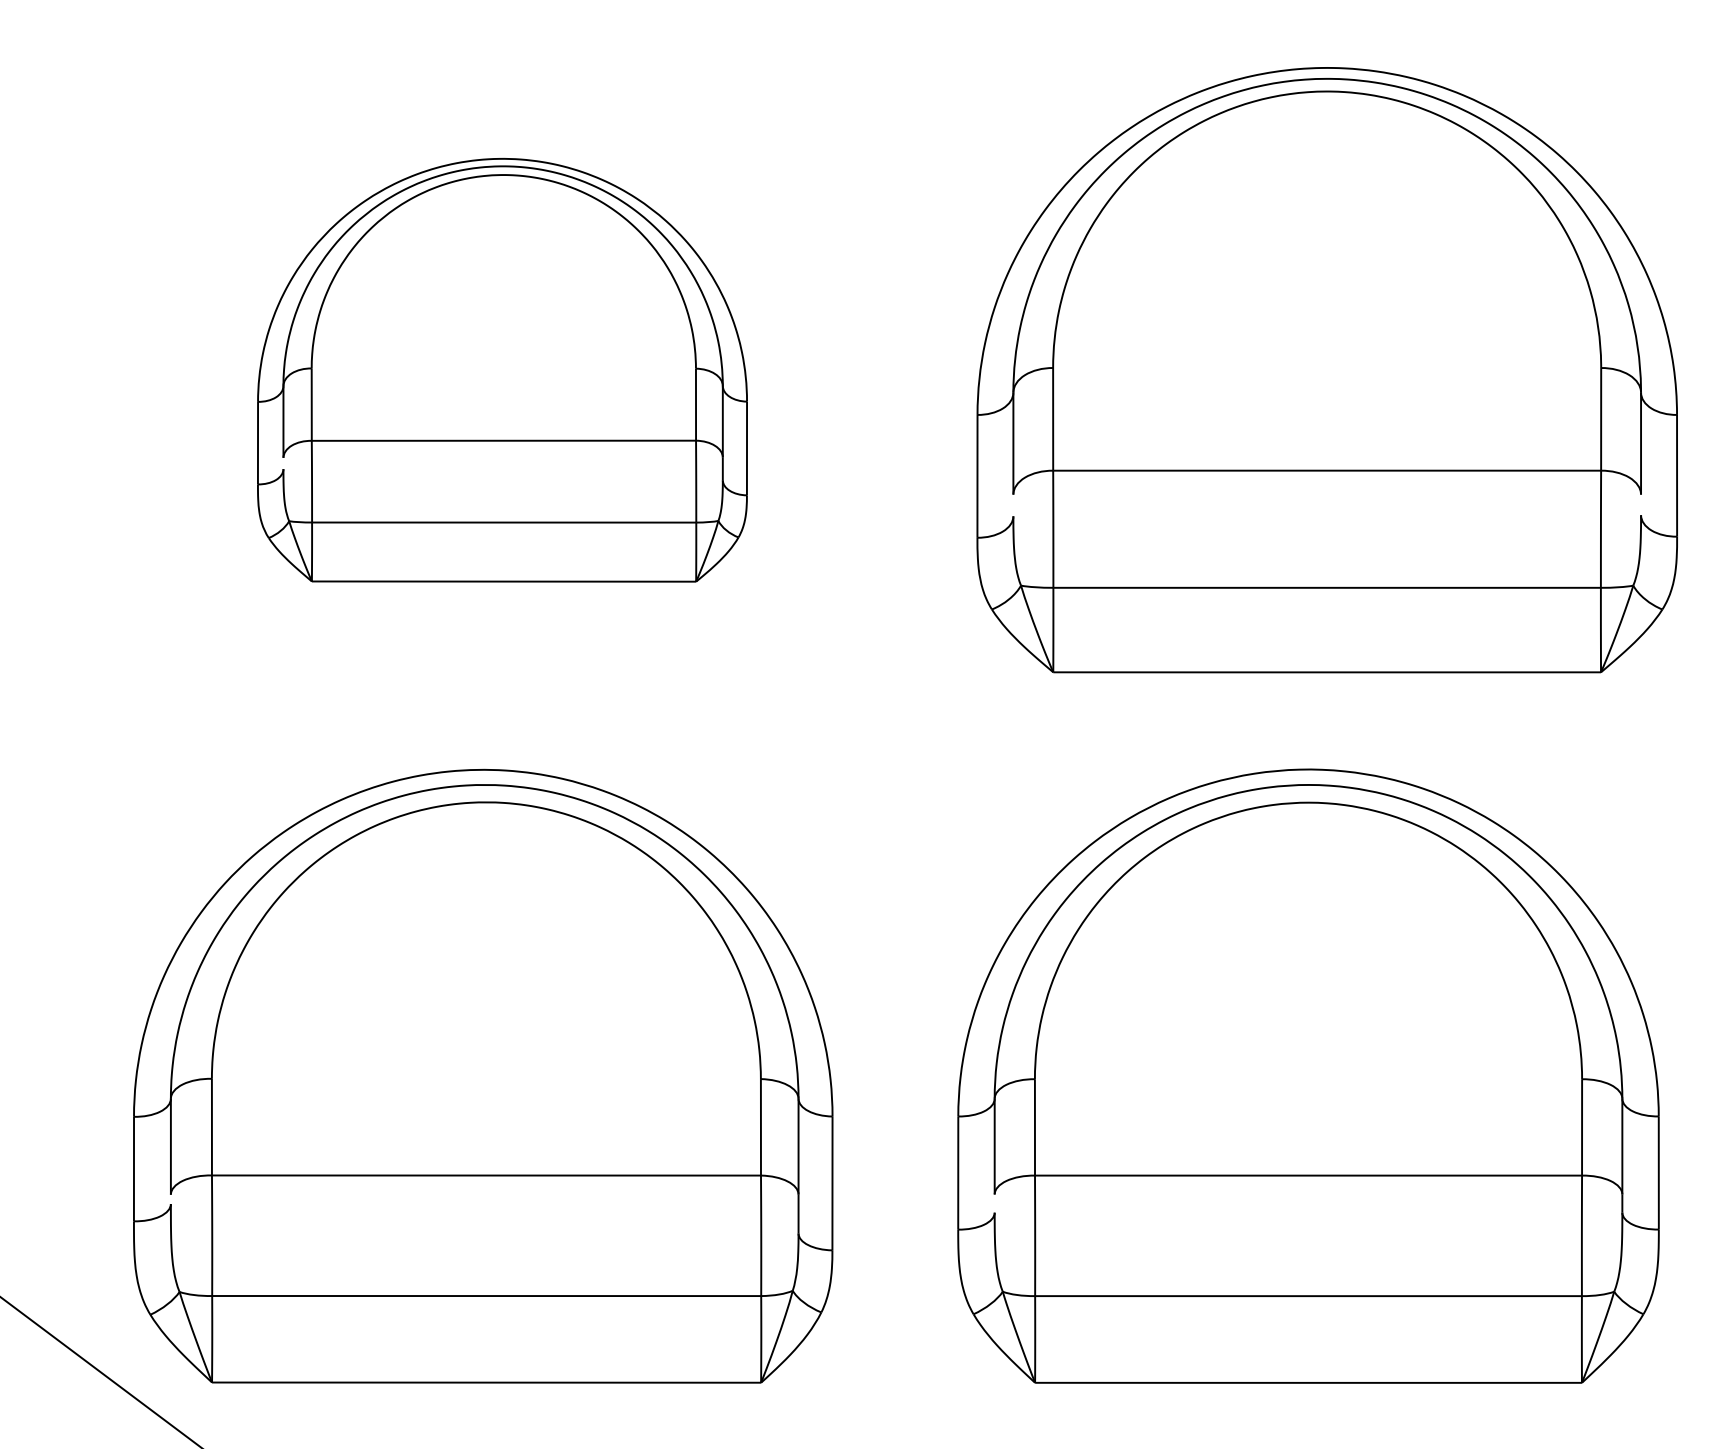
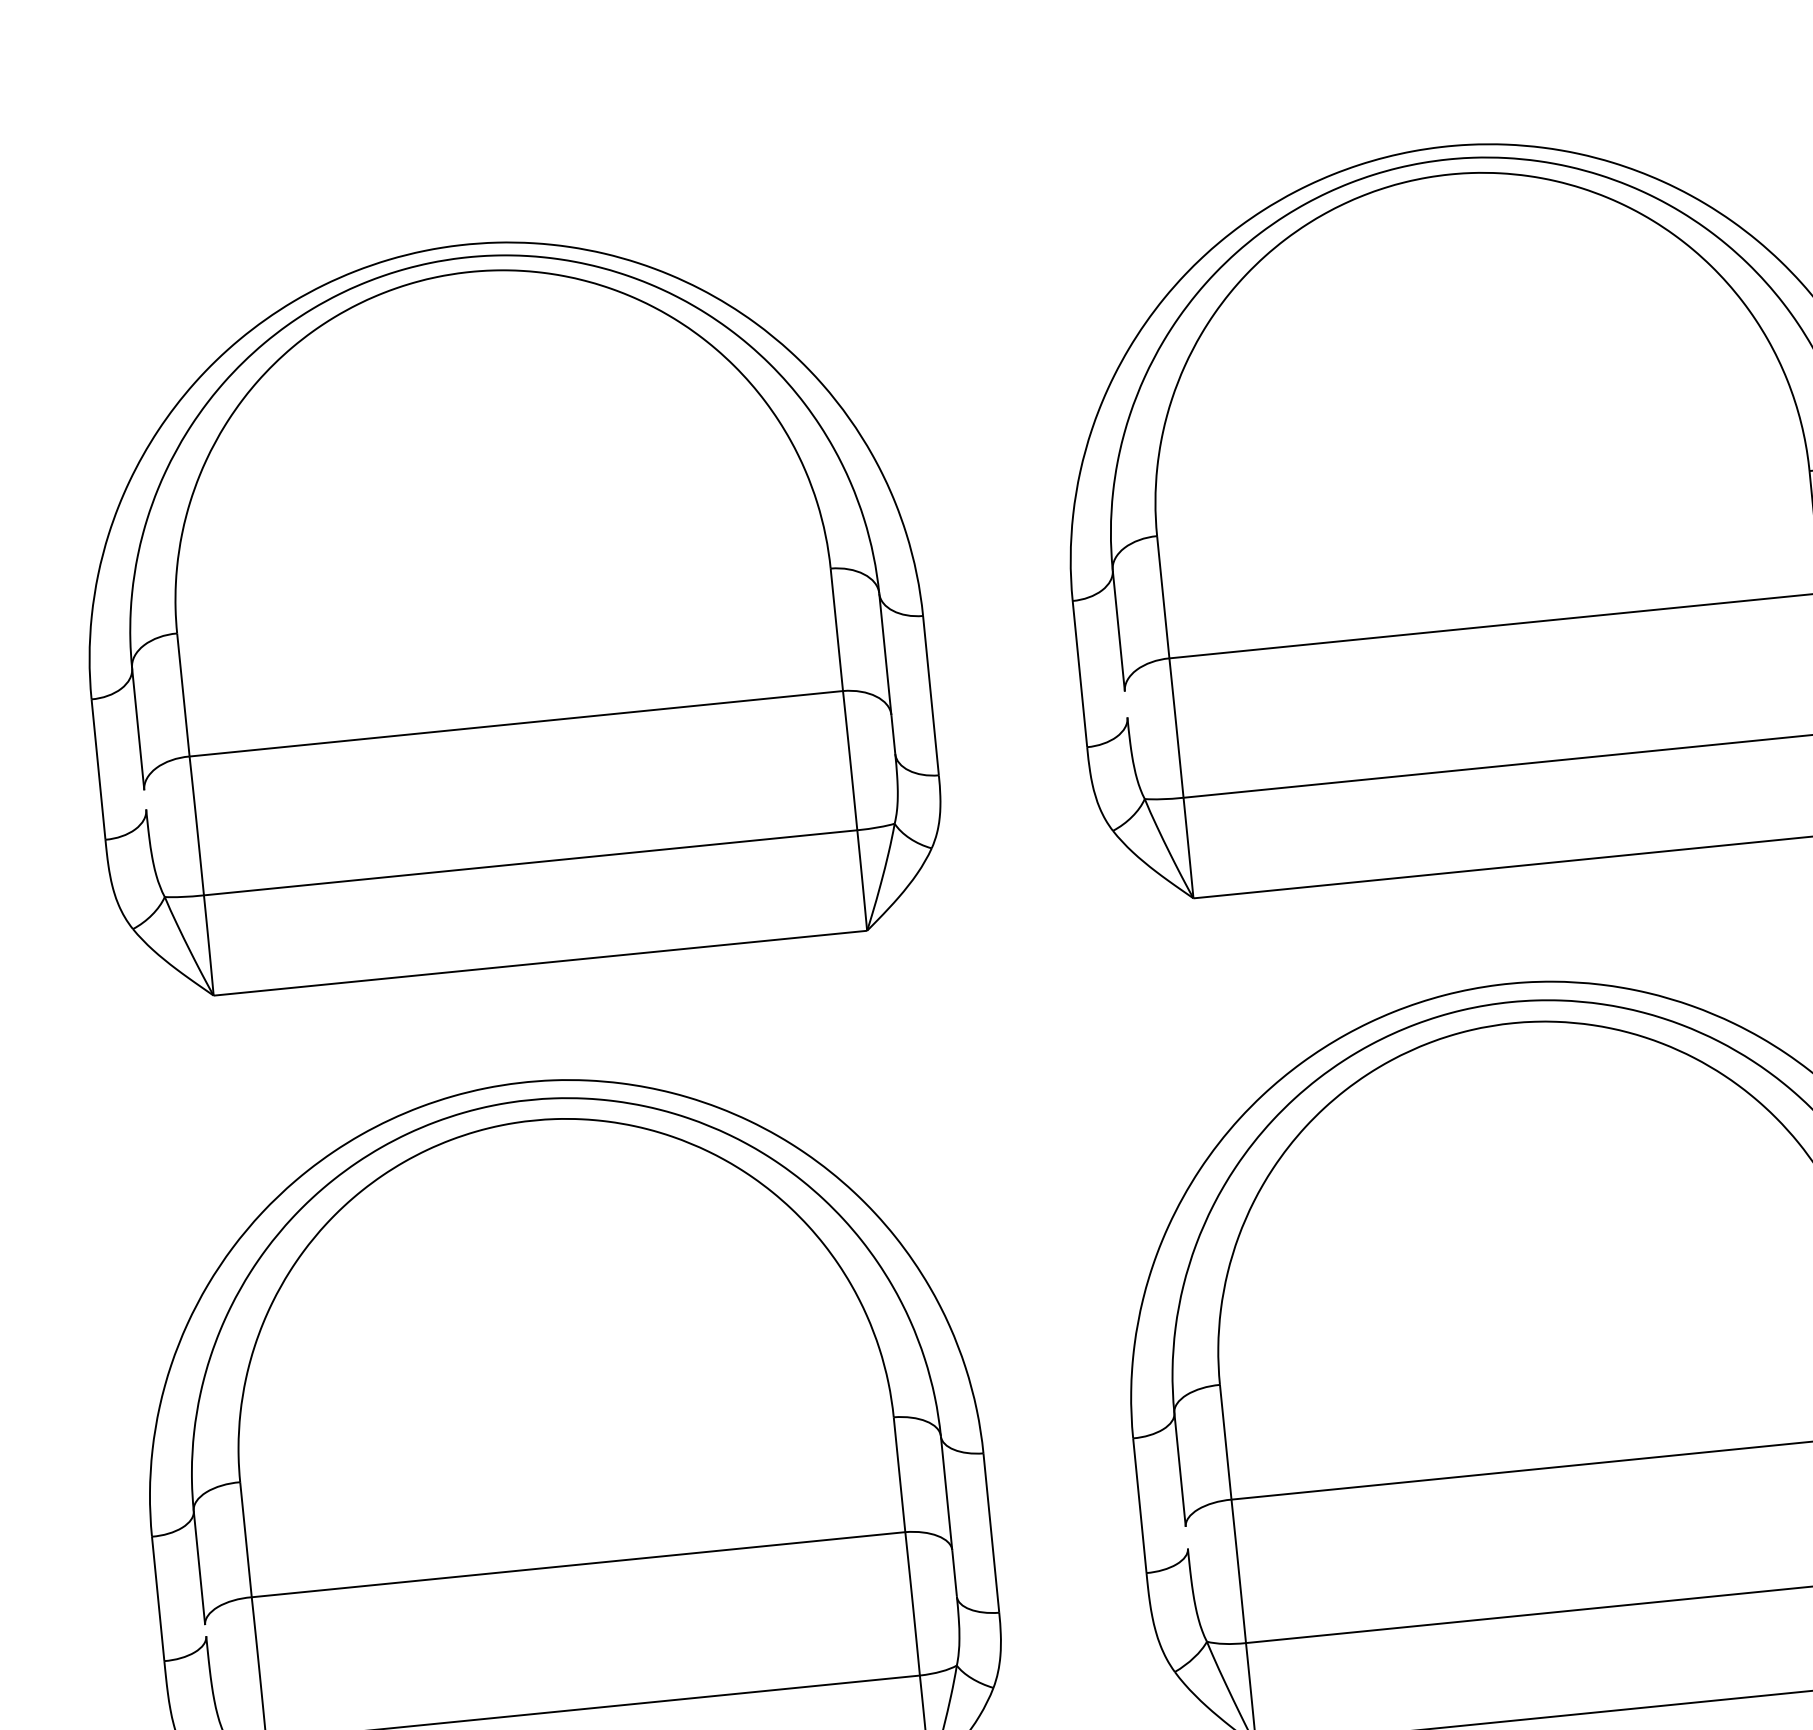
part: (502, 370) -> (501, 604), size x1.43

